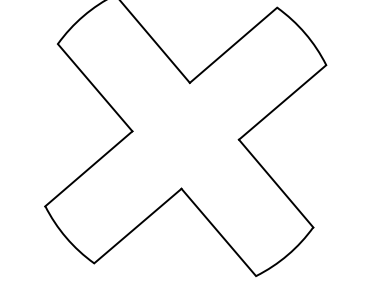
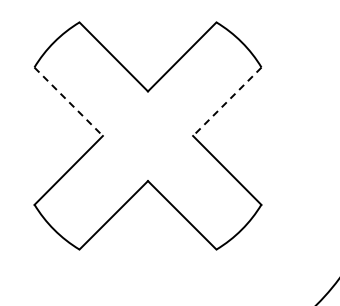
line: (96, 88) -> (69, 102), solid -> dashed
line: (281, 103) -> (226, 102), solid -> dashed

